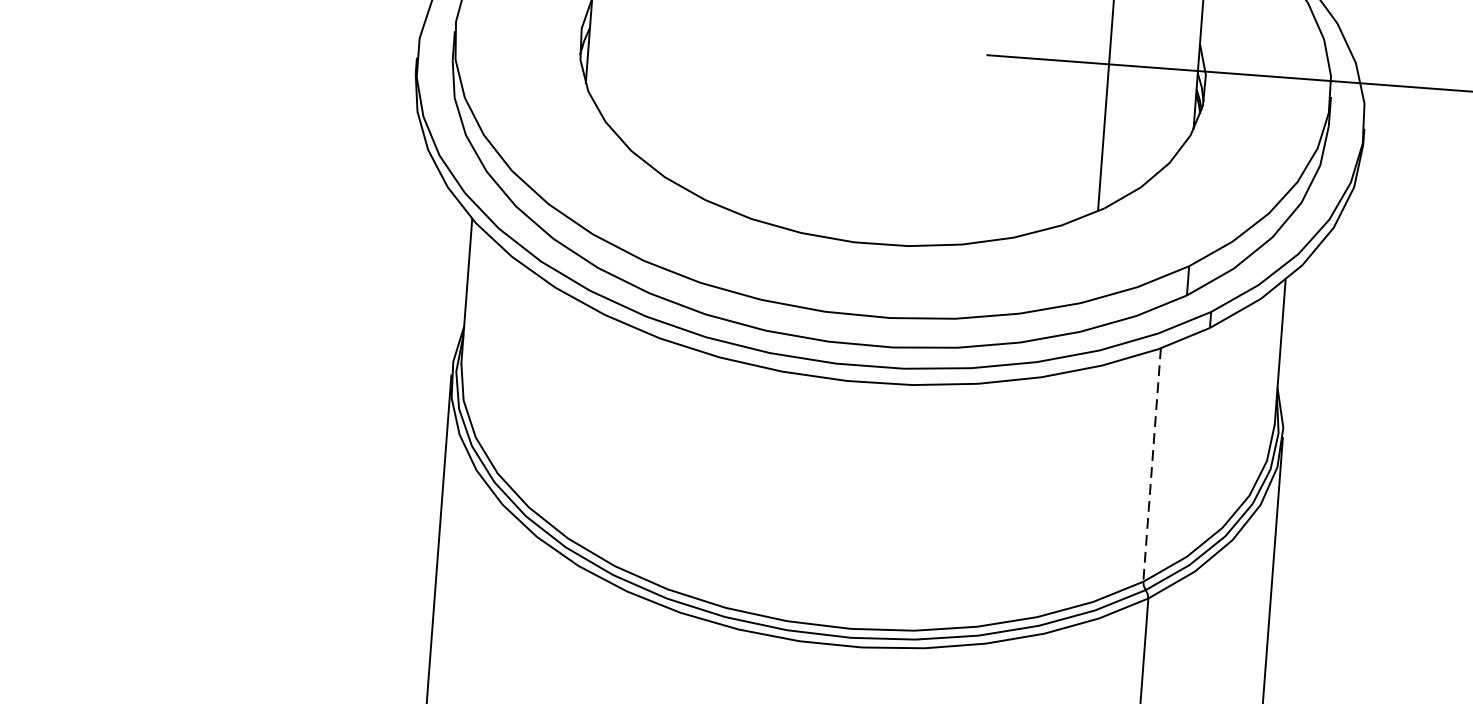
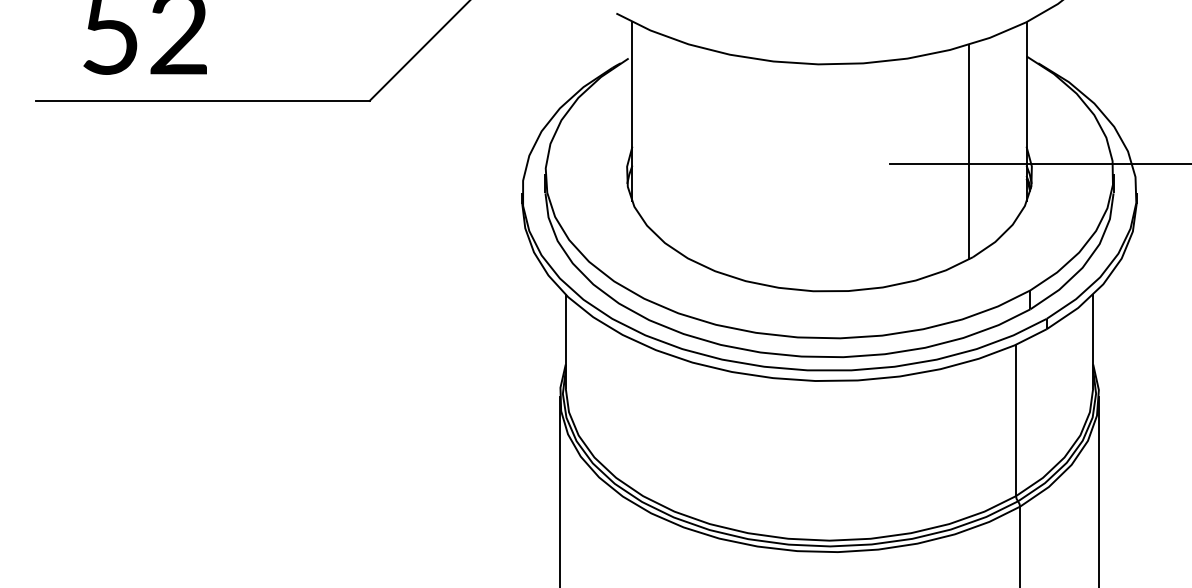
line: (1152, 465) -> (1016, 420), dashed -> solid

